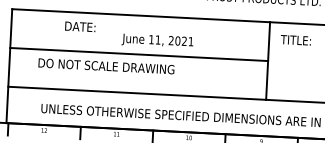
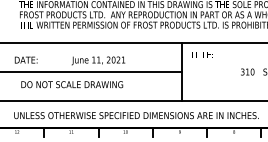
text: (79, 25) -> (25, 59), moved
text: (106, 66) -> (72, 84), moved

